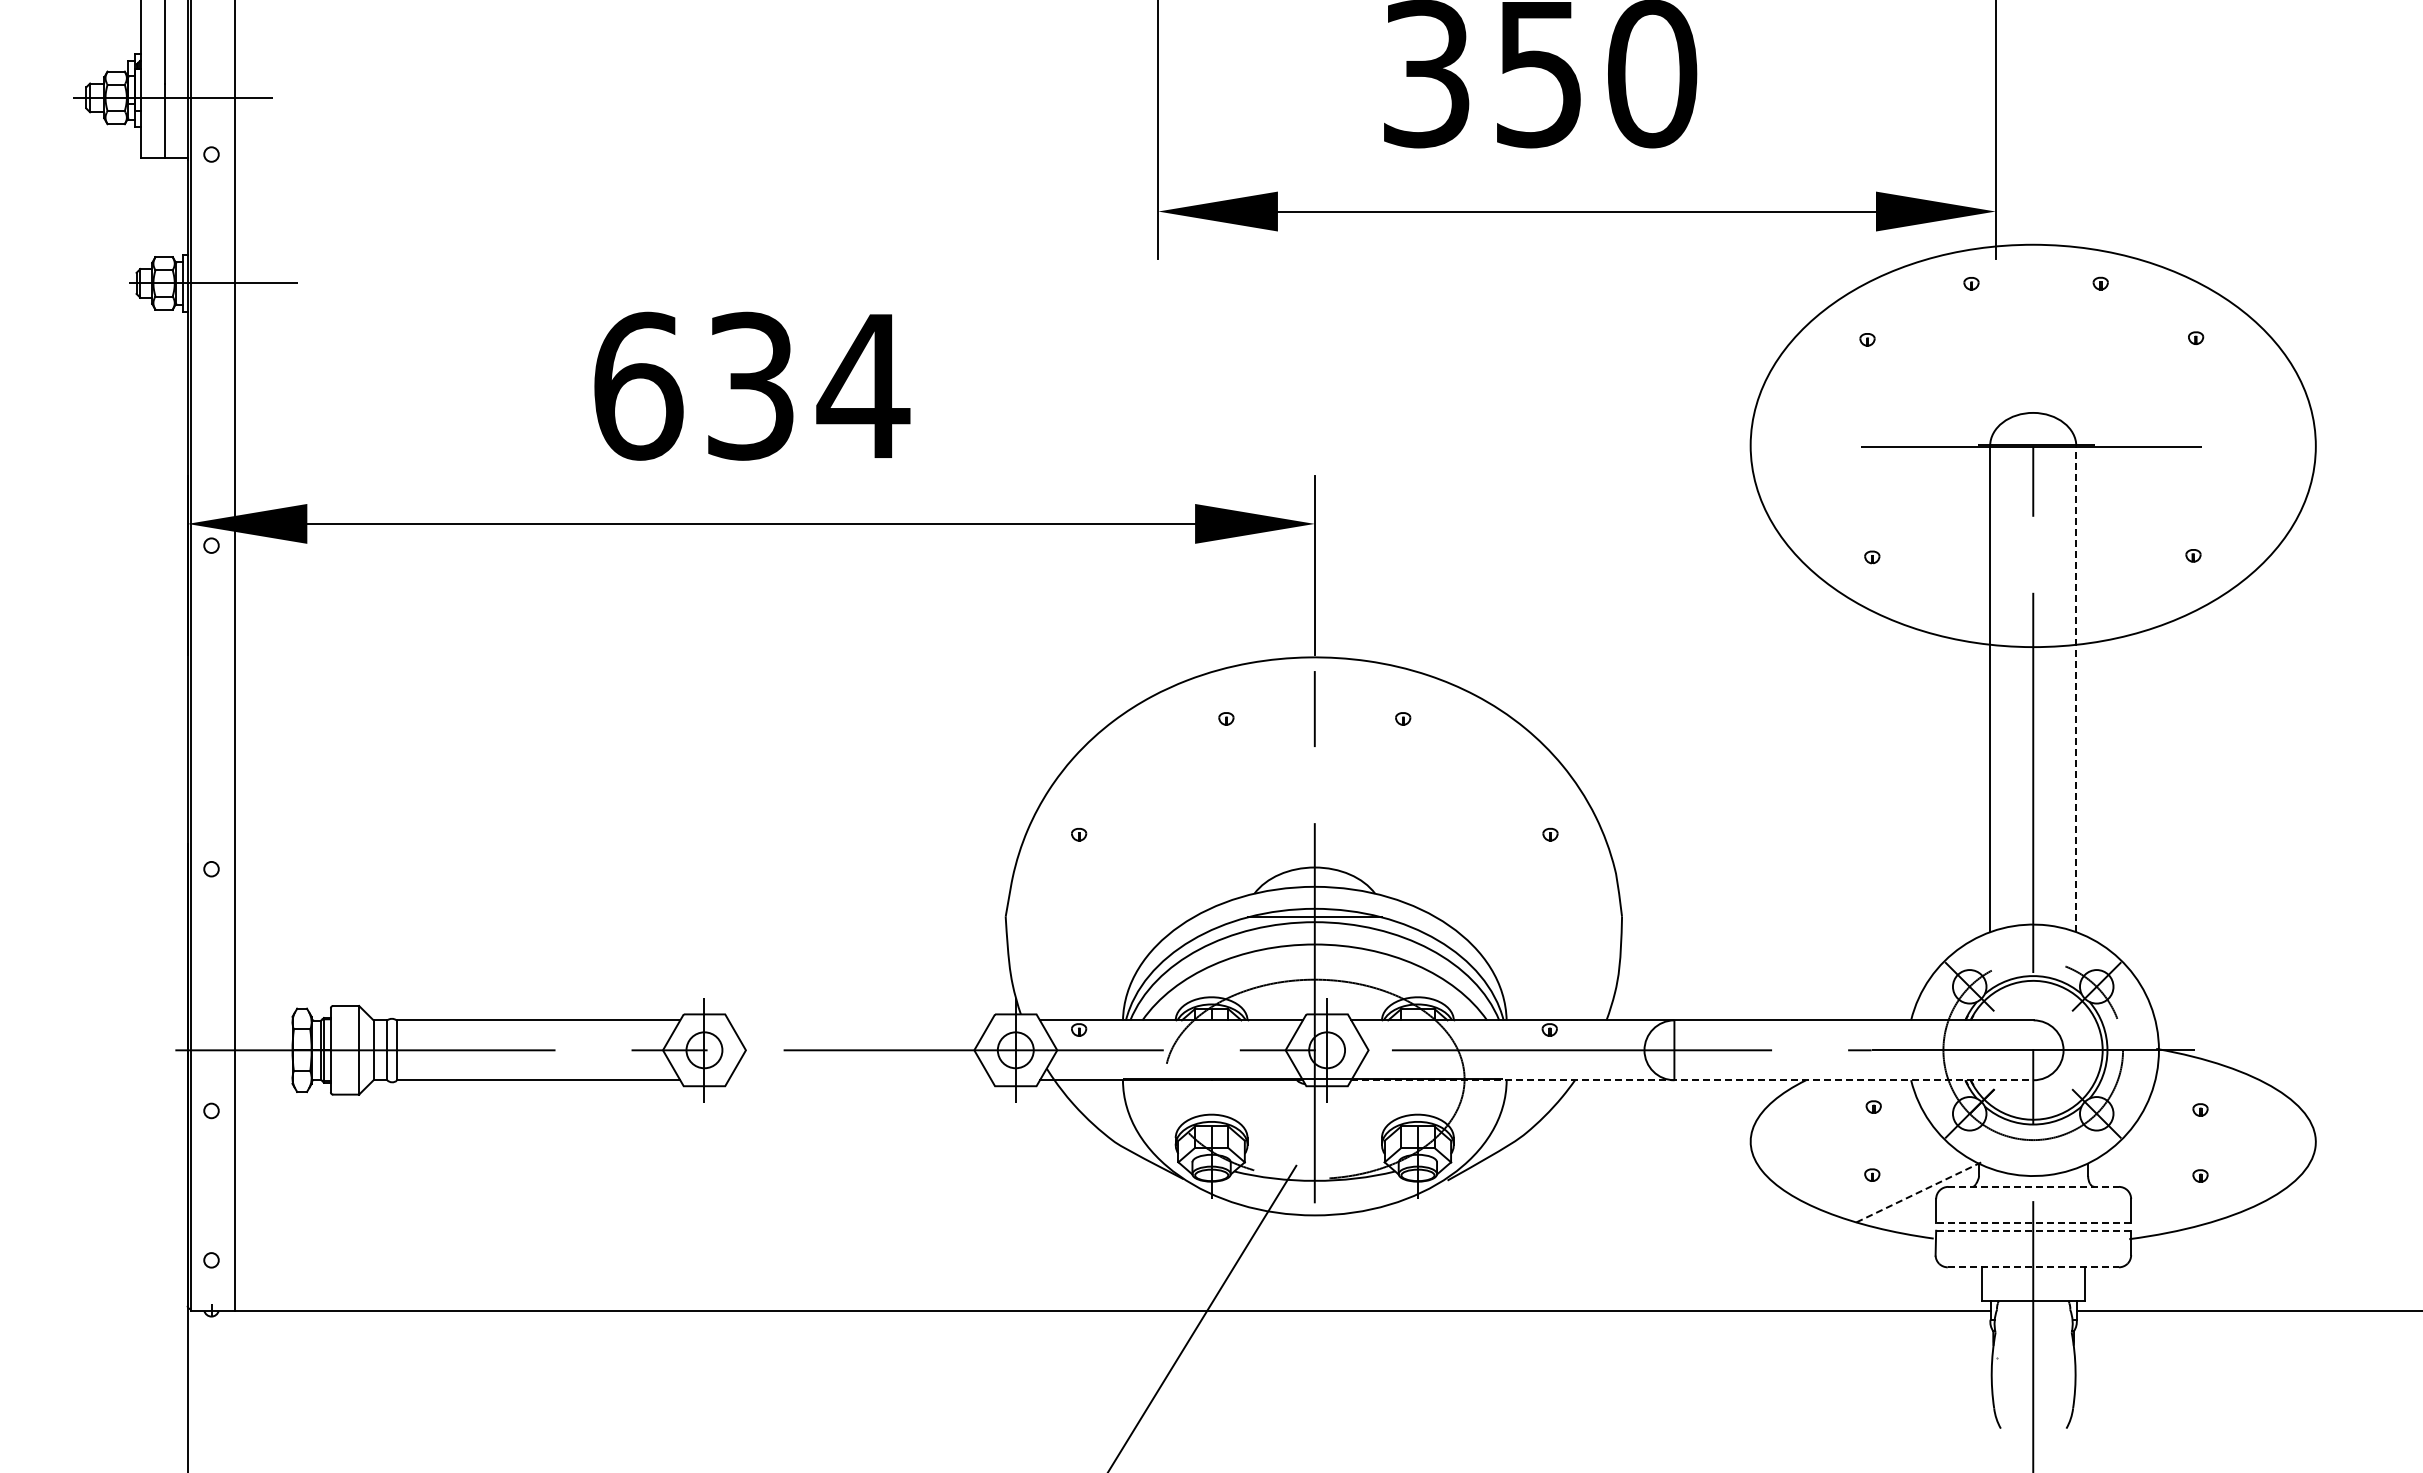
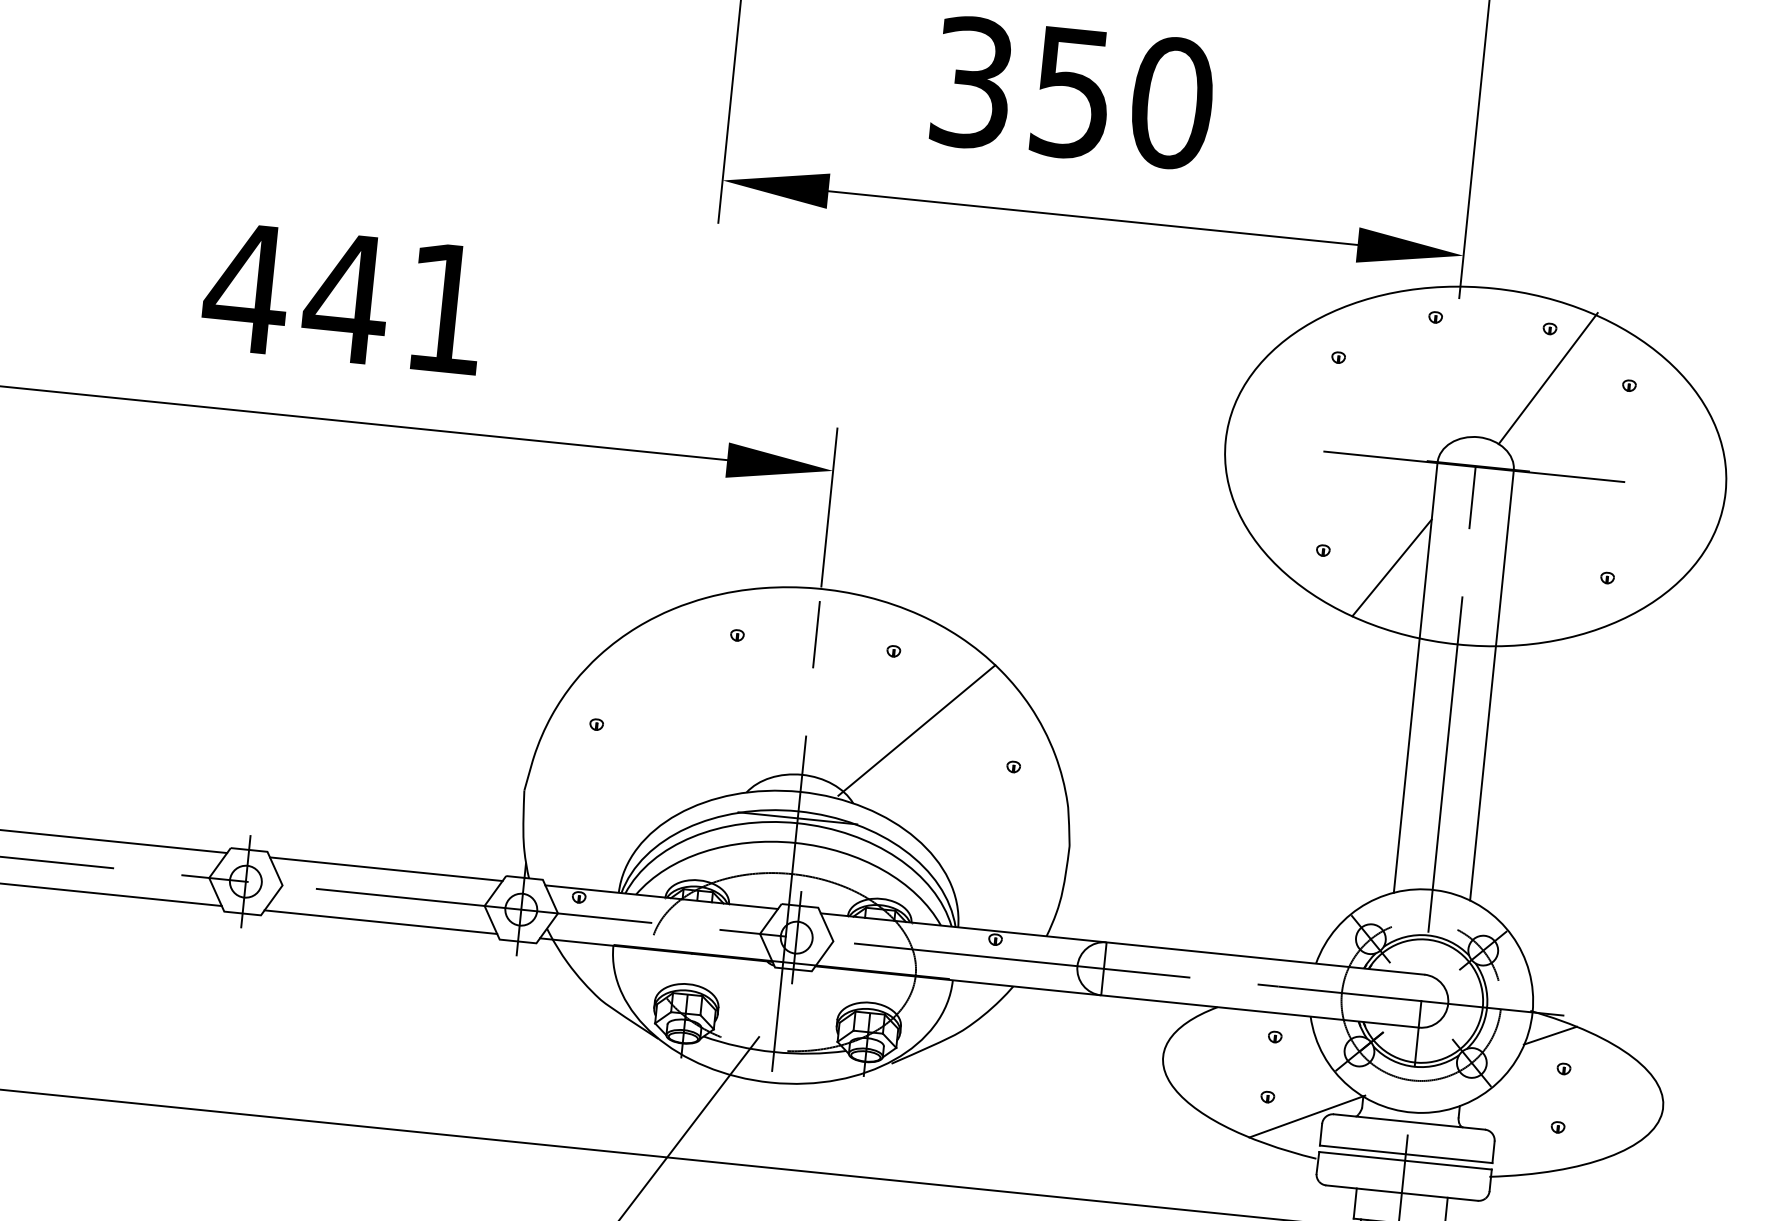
line: (2104, 339) -> (1548, 378), added
text: (750, 385) -> (346, 297), 634 -> 441
line: (1951, 568) -> (1392, 567), added
line: (2076, 689) -> (1492, 685), dashed -> solid
line: (1437, 804) -> (916, 730), added
line: (859, 1020) -> (385, 869), added
line: (2181, 1074) -> (1550, 1035), added
line: (859, 1080) -> (380, 922), added
line: (1692, 1080) -> (1117, 997), dashed -> solid
line: (2034, 1186) -> (1410, 1121), dashed -> solid
line: (1919, 1192) -> (1307, 1116), dashed -> solid
line: (2033, 1223) -> (1406, 1154), dashed -> solid
line: (2033, 1230) -> (1405, 1160), dashed -> solid
line: (2033, 1267) -> (1402, 1193), dashed -> solid

